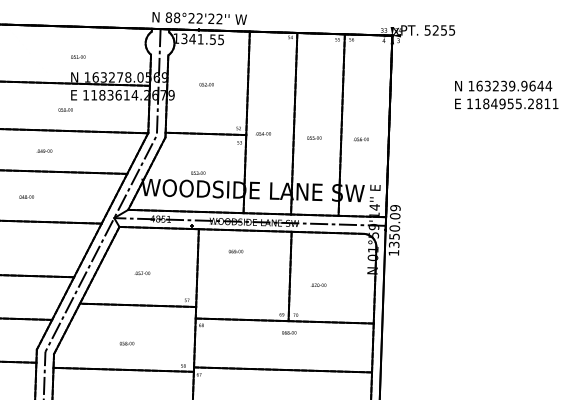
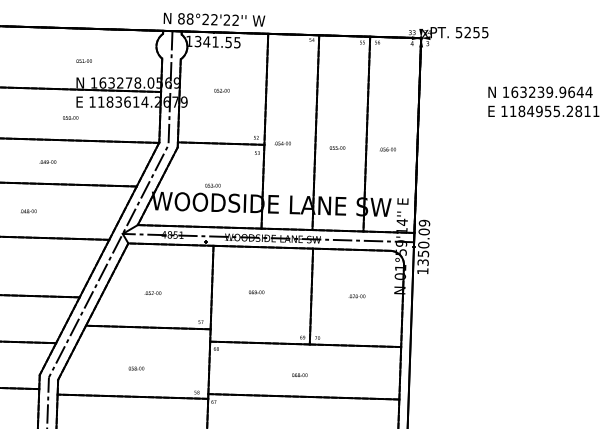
text: (235, 251) -> (256, 292), moved
text: (318, 284) -> (356, 295), moved
text: (289, 332) -> (300, 374), moved

